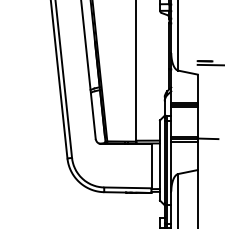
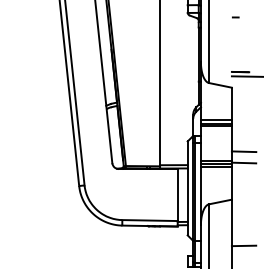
line: (200, 14) -> (235, 17), added
line: (207, 128) -> (243, 151), added
line: (207, 209) -> (243, 245), added

